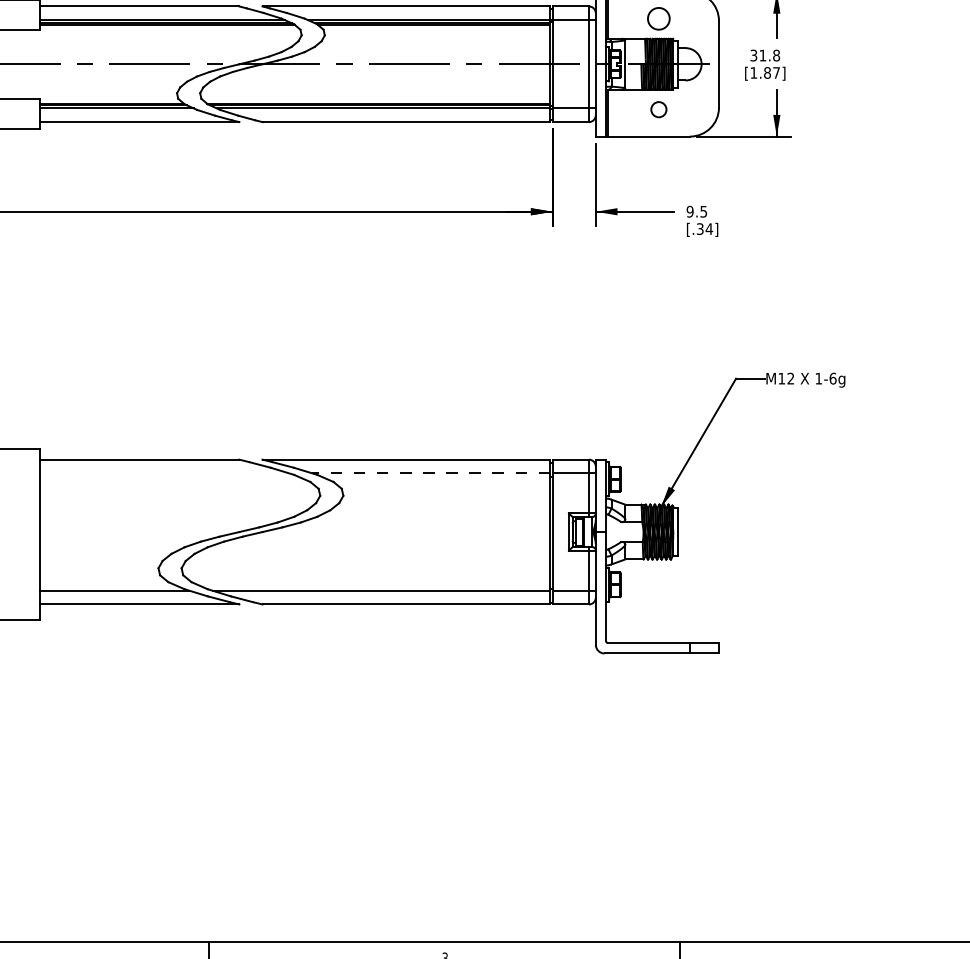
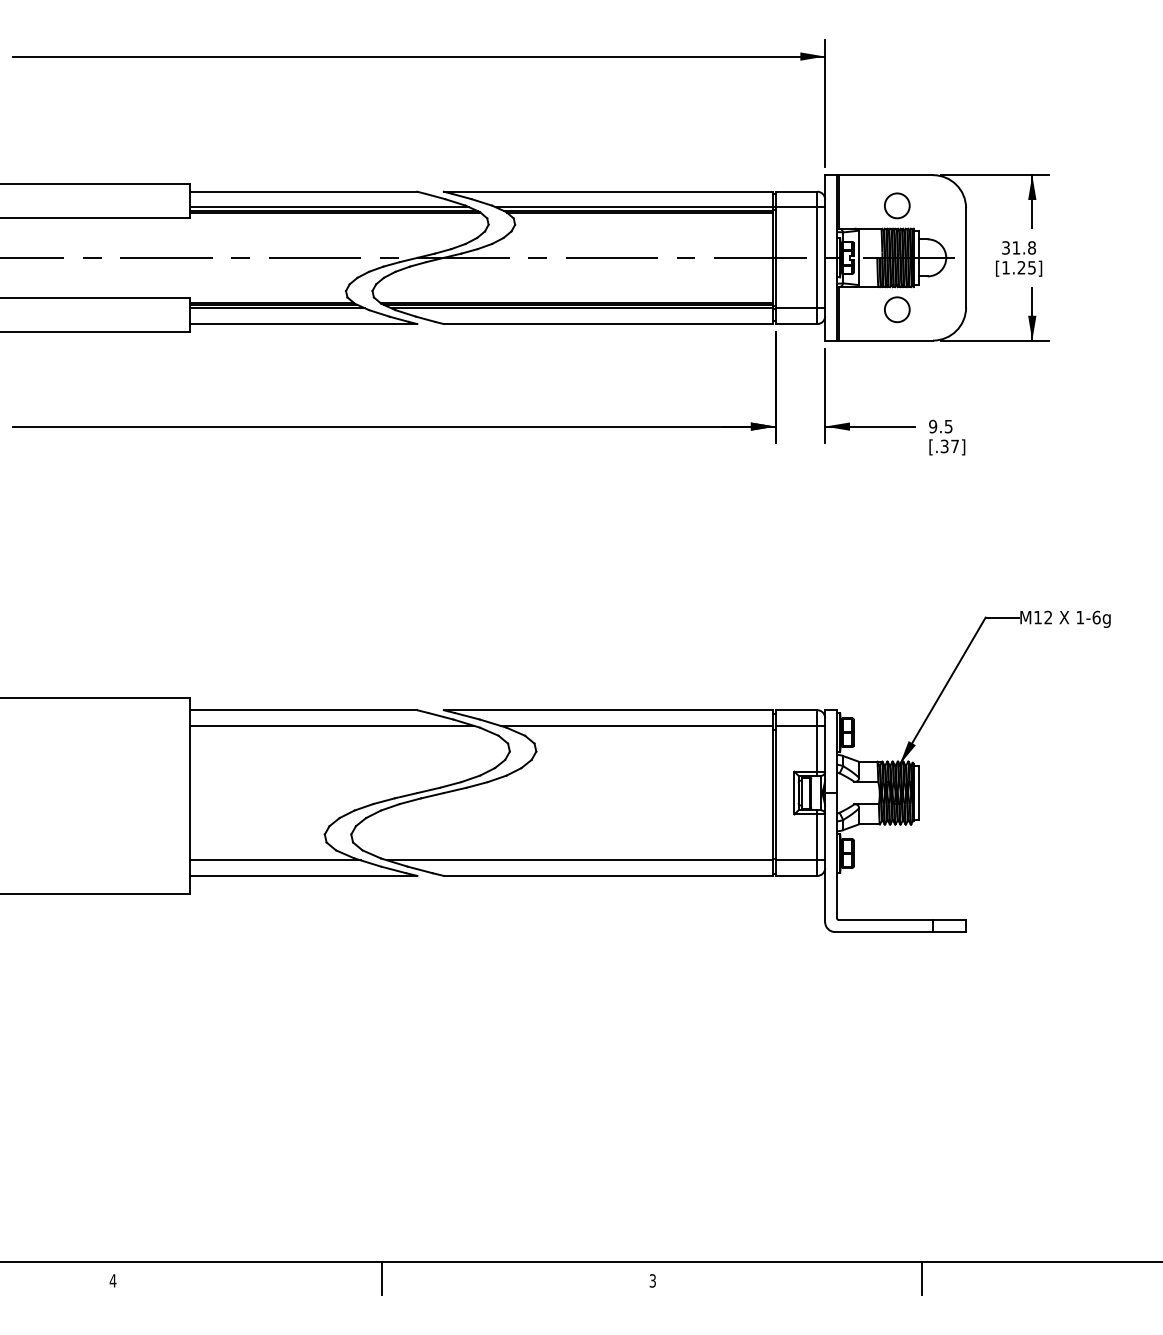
text: (771, 72) -> (1026, 267), [1.87] -> [1.25]
circle: (659, 109) -> (897, 309), size x1.43
text: (708, 228) -> (954, 445), [.34] -> [.37]
line: (164, 472) -> (331, 725), added
line: (430, 472) -> (636, 725), dashed -> solid

